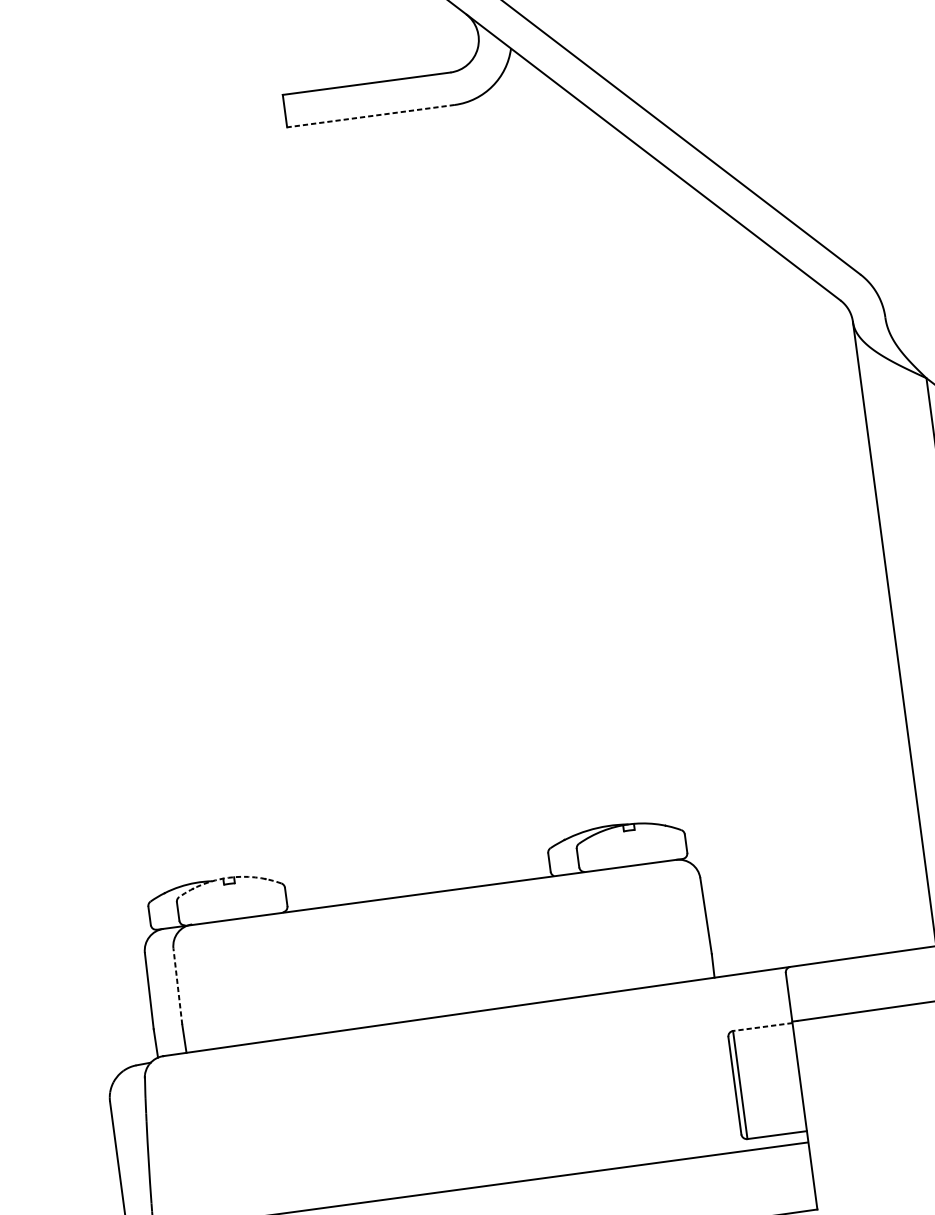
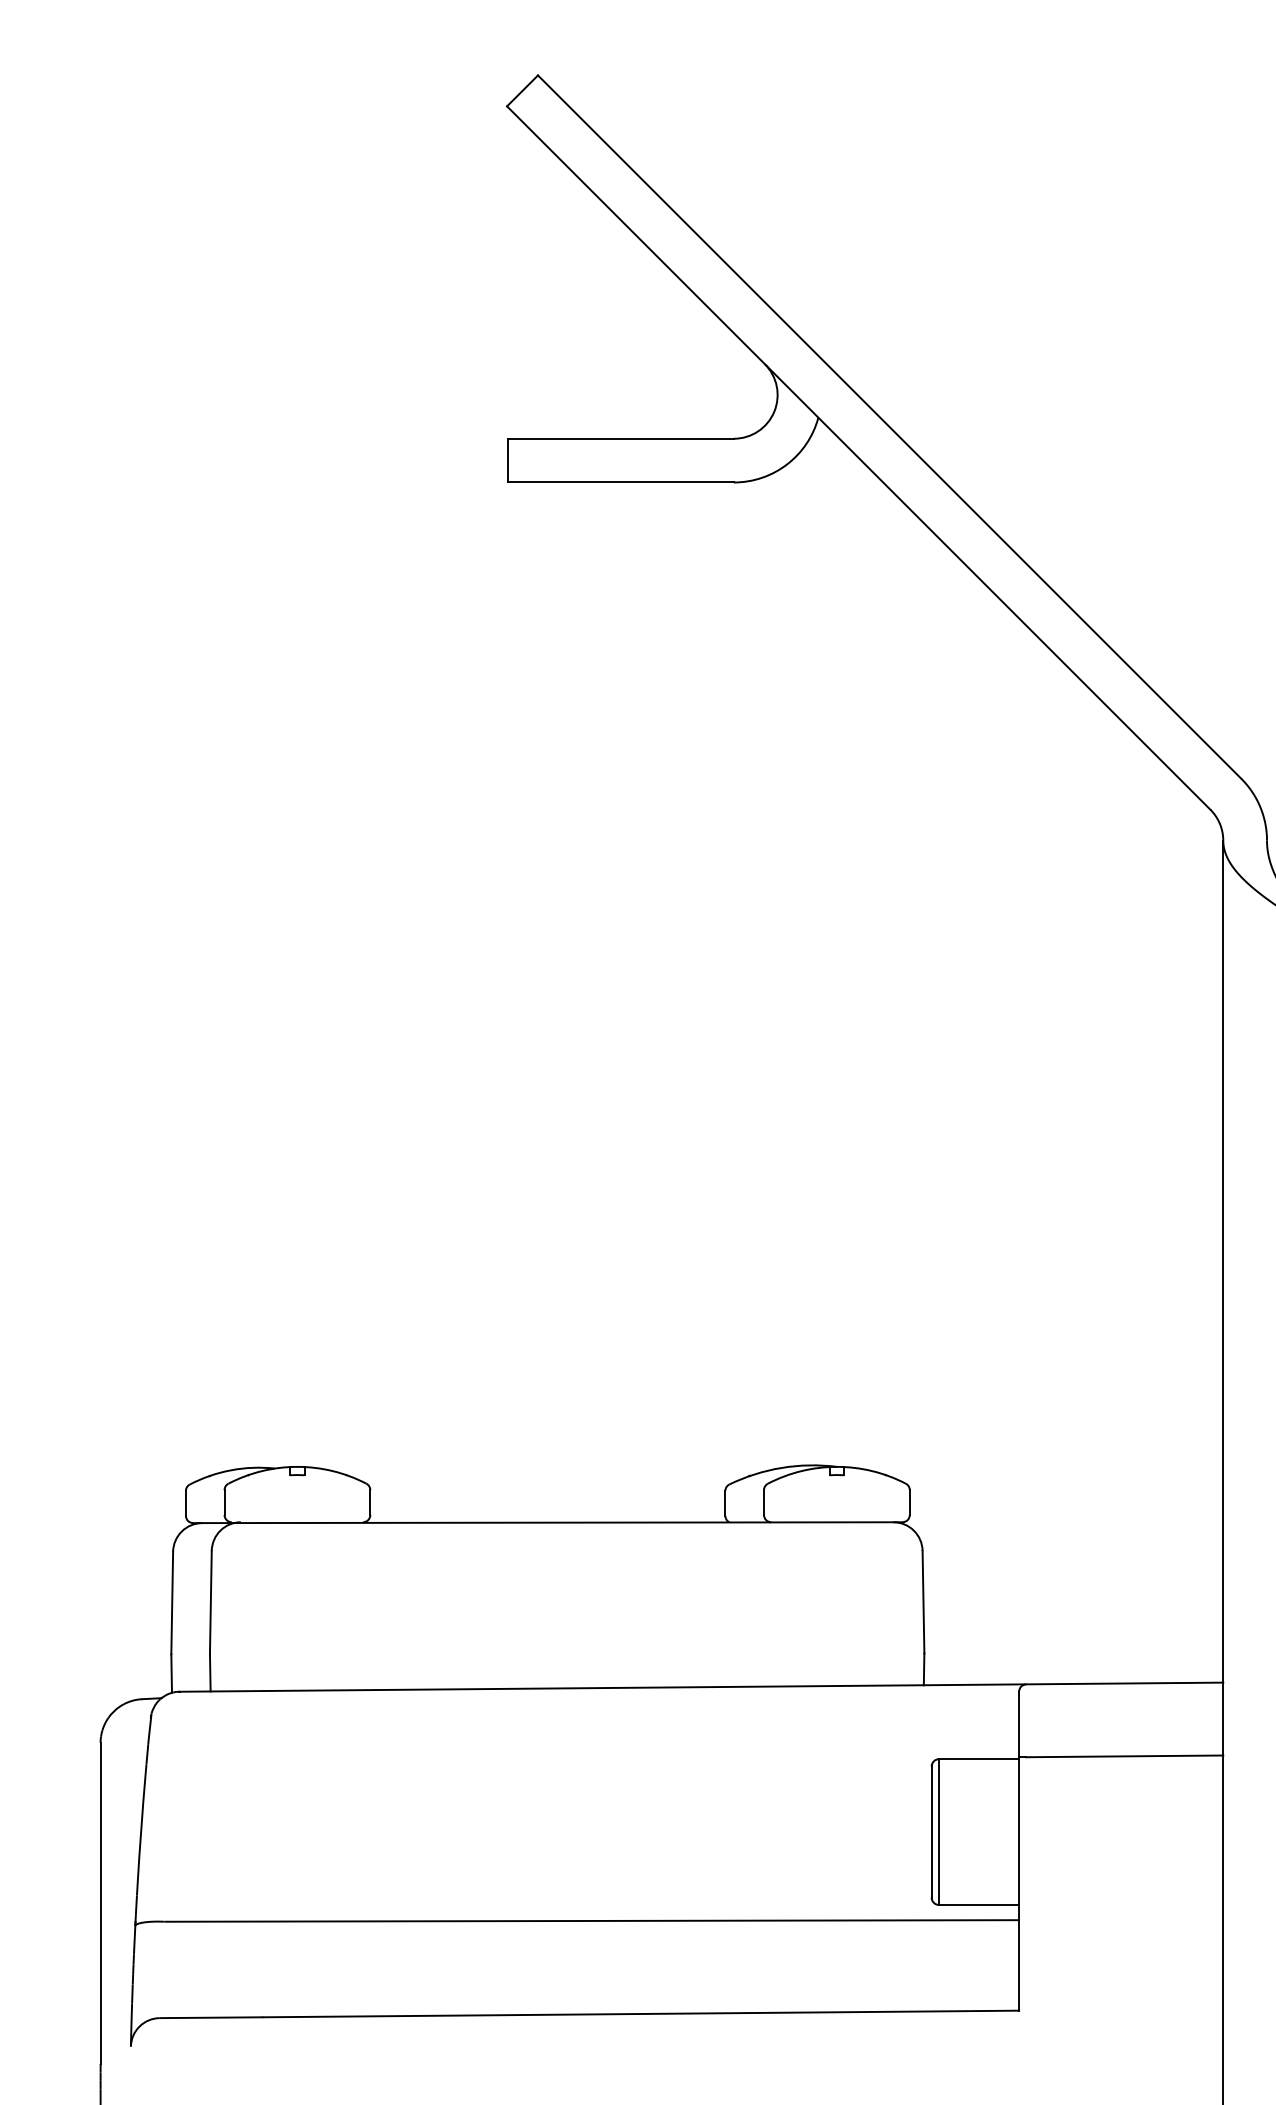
line: (370, 116) -> (620, 482), dashed -> solid
arc: (228, 877) -> (297, 1466), dashed -> solid
line: (177, 986) -> (210, 1601), dashed -> solid
line: (762, 1027) -> (978, 1759), dashed -> solid

